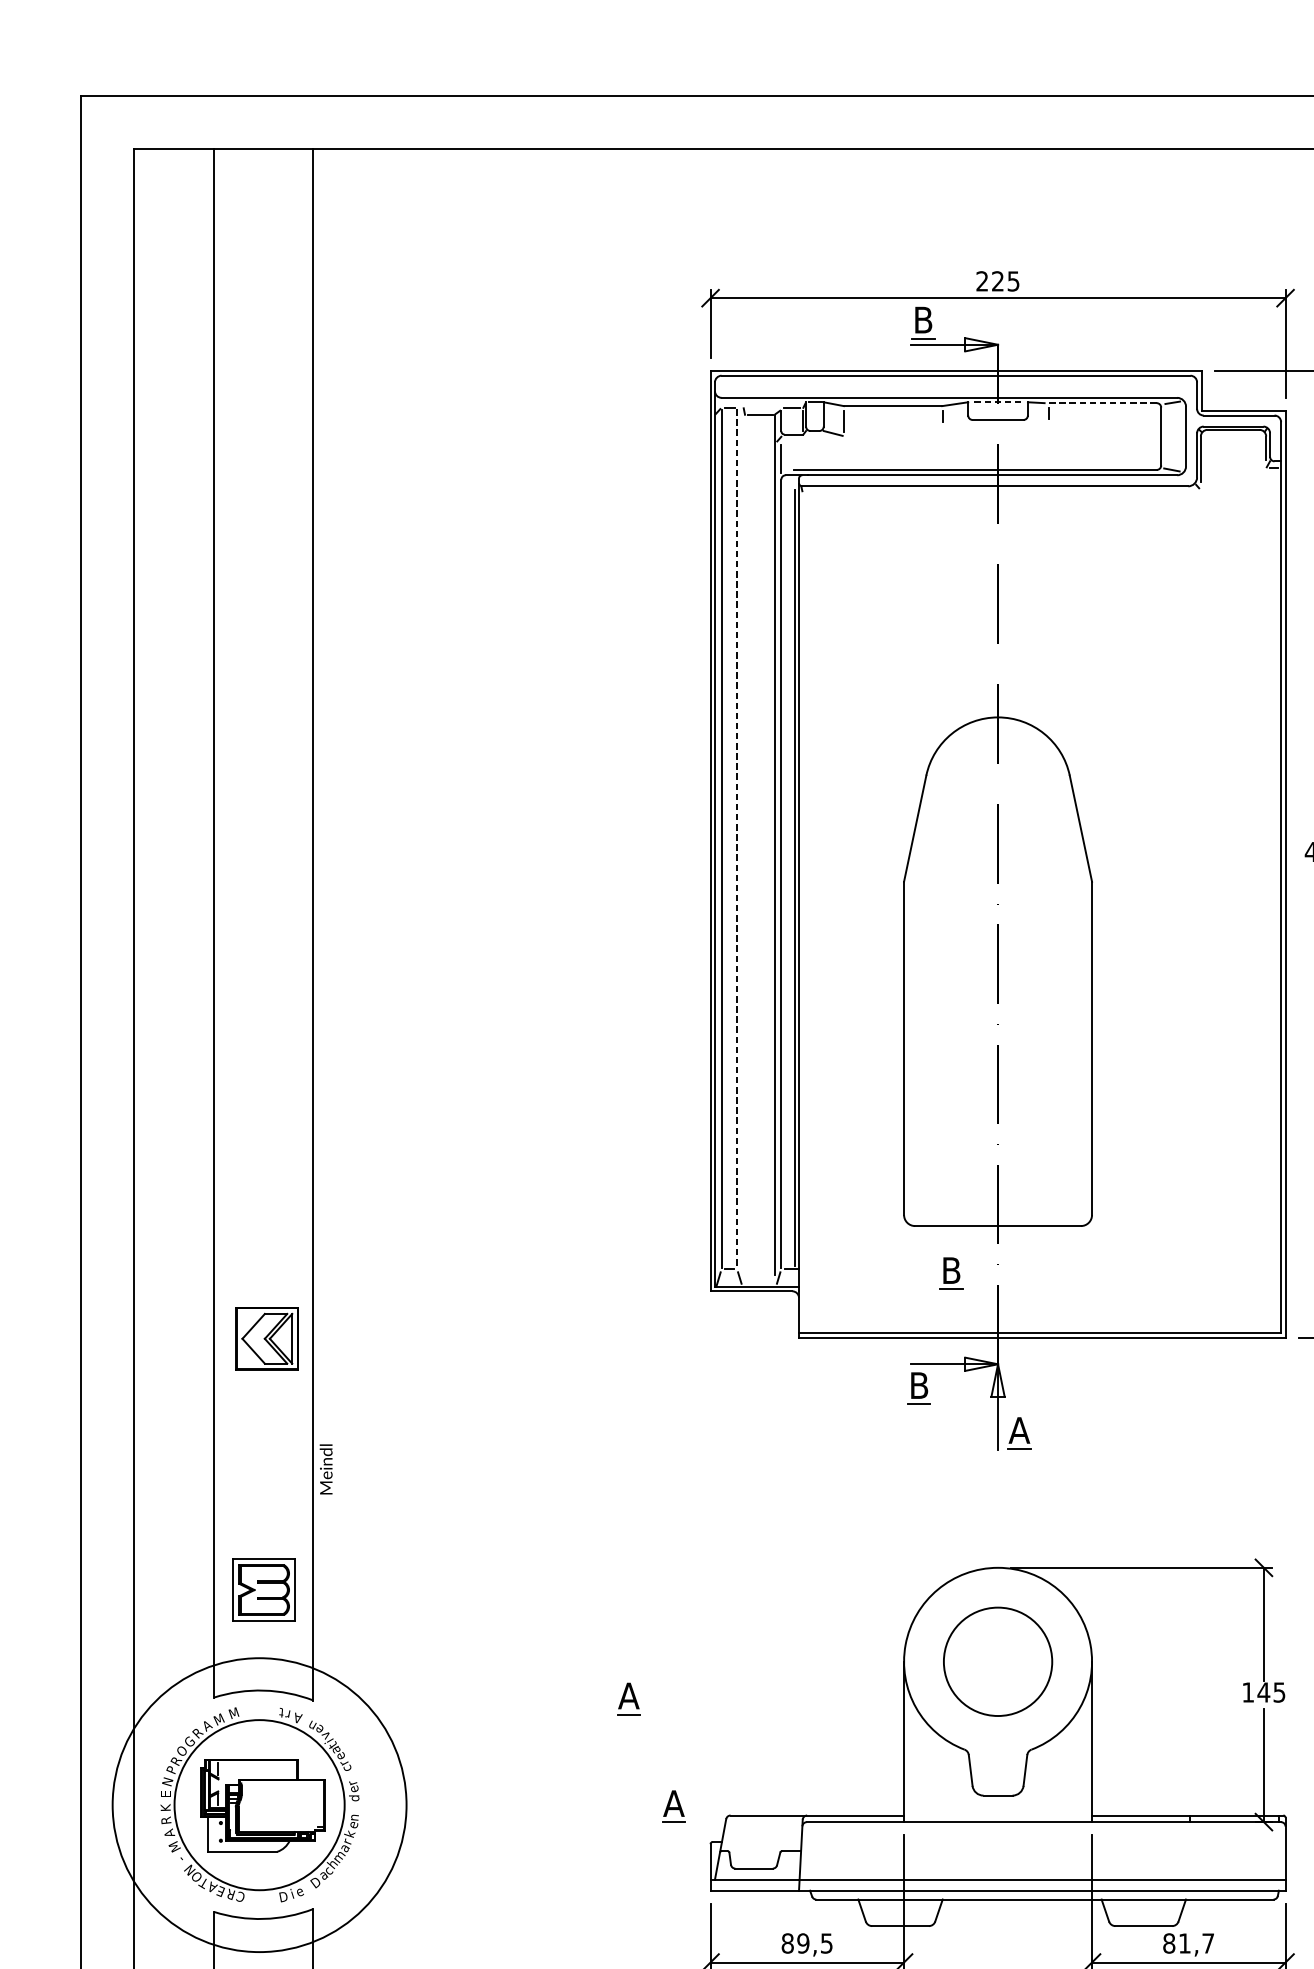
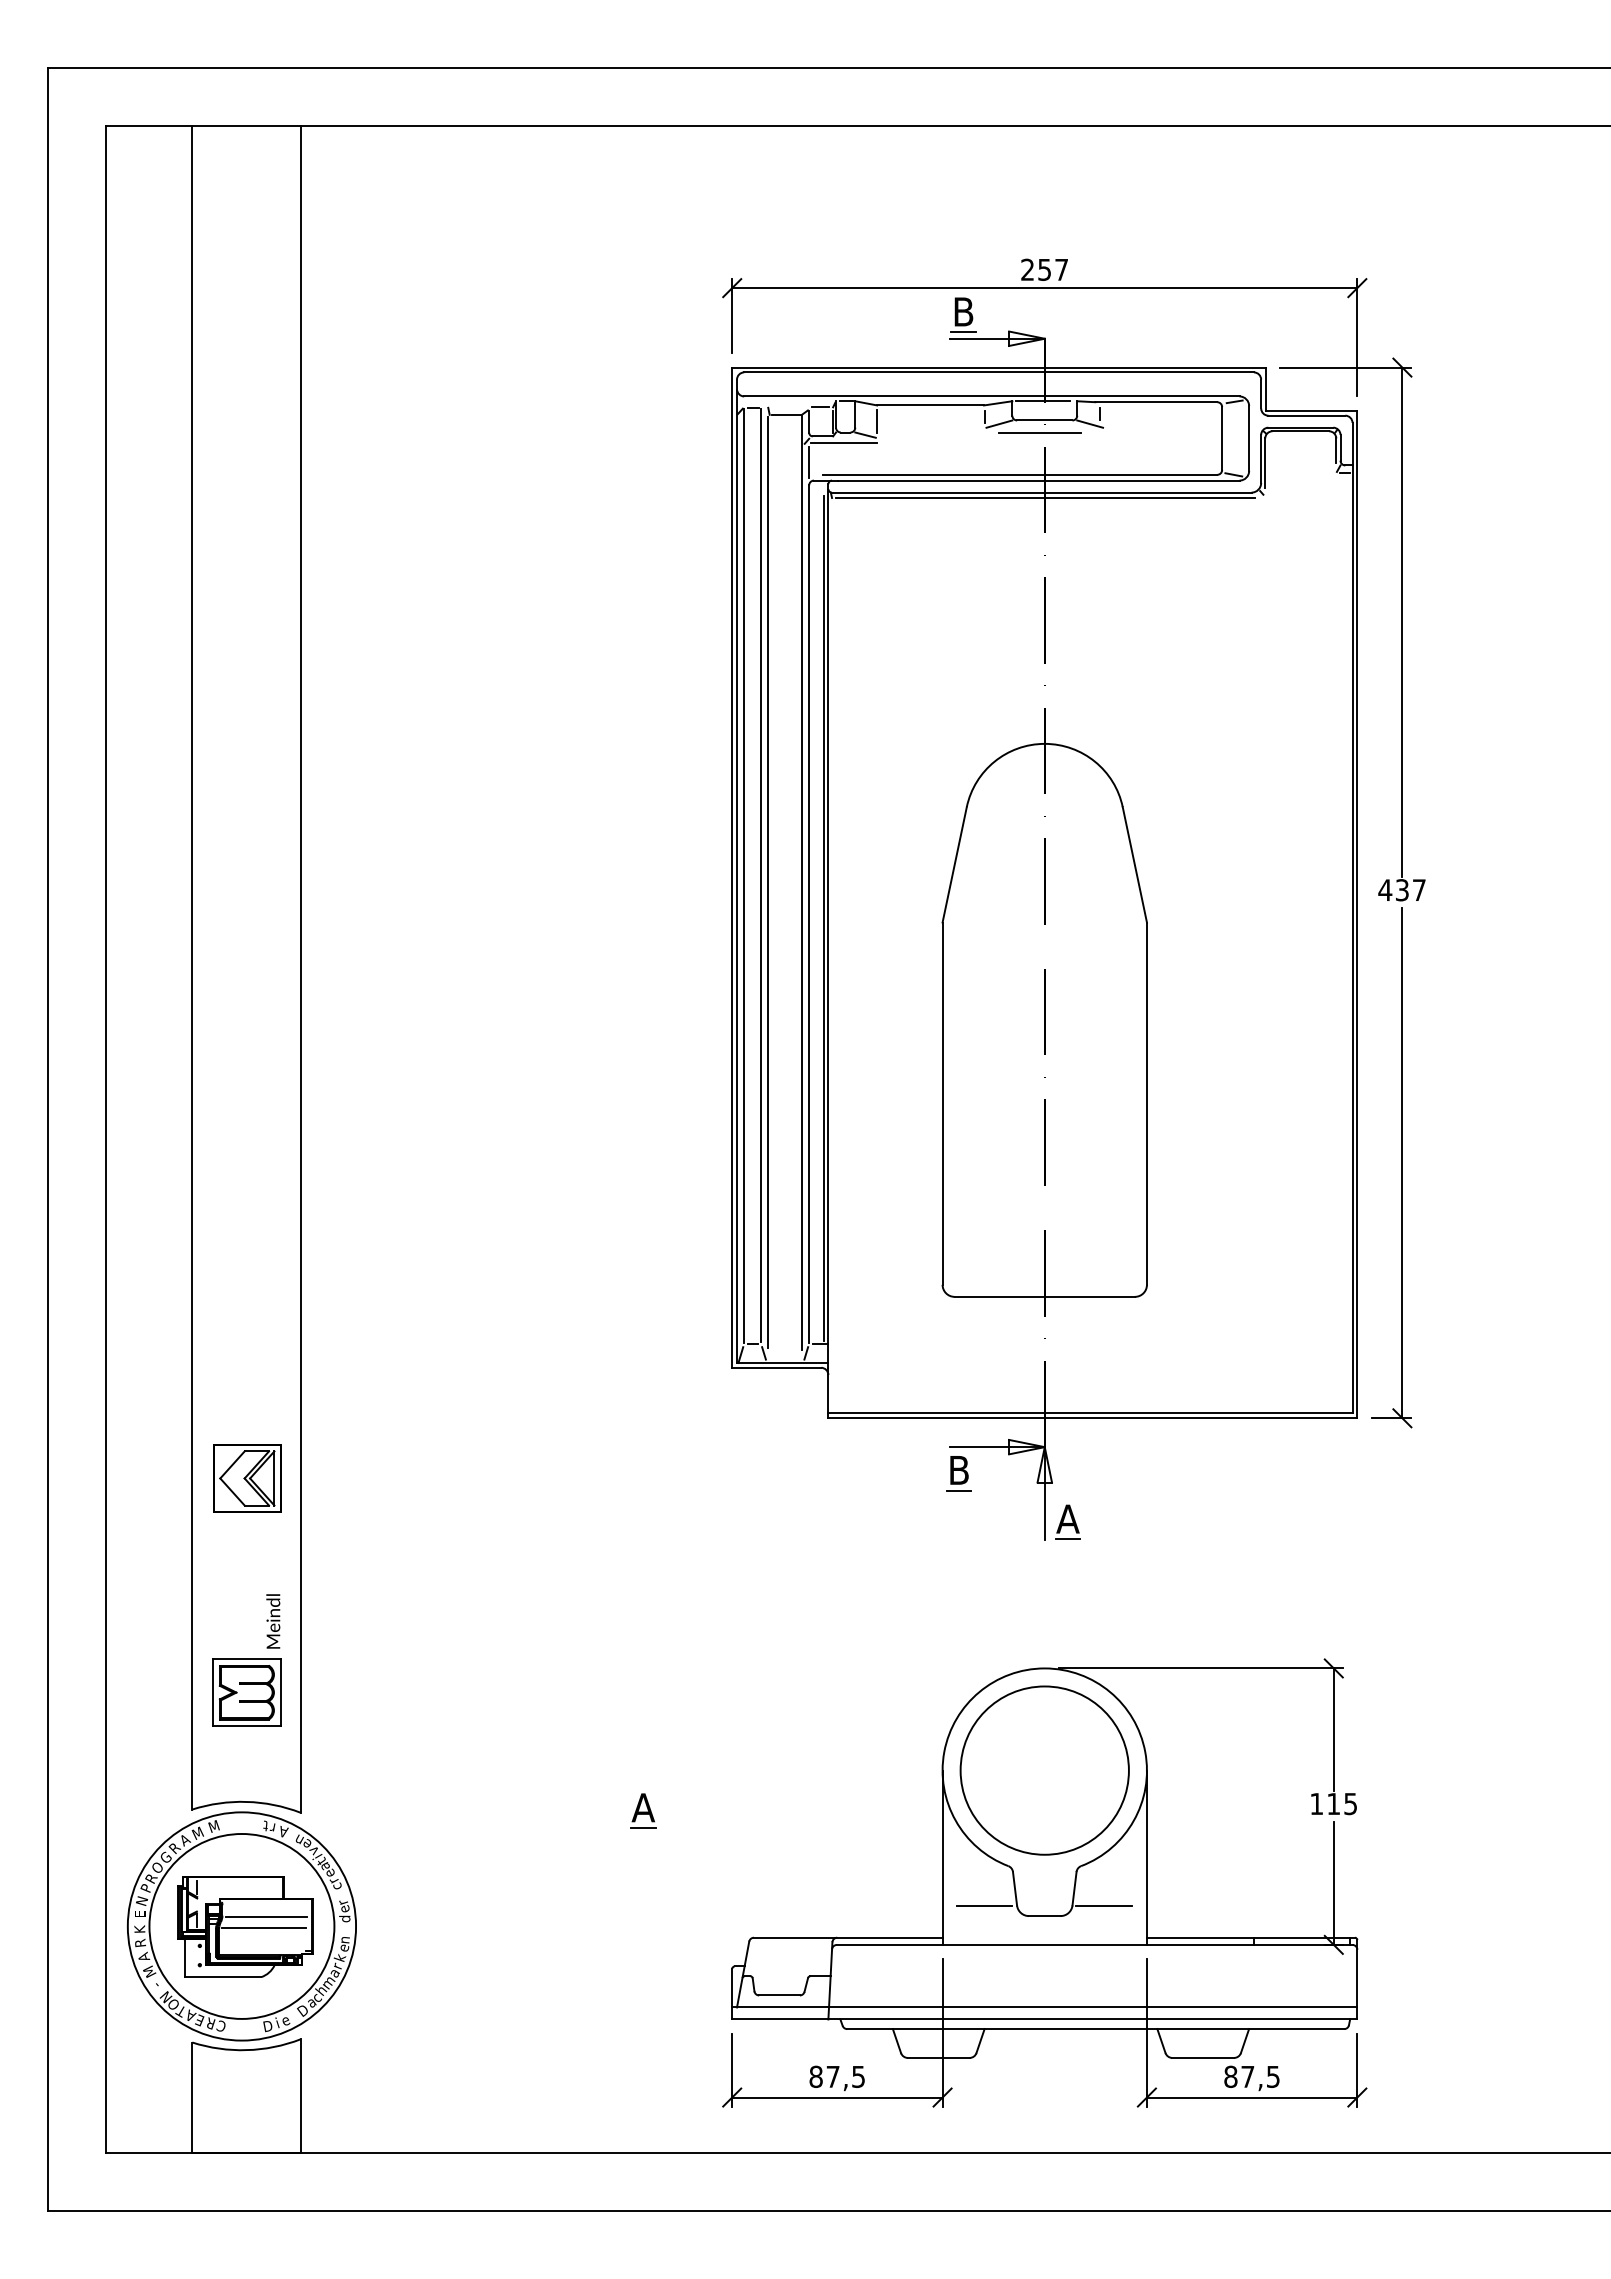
text: (1005, 281) -> (1052, 269), 225 -> 257
line: (996, 402) -> (1043, 401), dashed -> solid
line: (1100, 403) -> (1156, 402), dashed -> solid
line: (956, 422) -> (999, 423), added
line: (1040, 422) -> (1090, 423), added
line: (994, 431) -> (1040, 432), added
line: (812, 441) -> (843, 443), added
line: (998, 490) -> (1045, 497), added
line: (737, 838) -> (761, 875), dashed -> solid
line: (743, 844) -> (768, 882), added
part: (950, 1273) -> (993, 1348), removed
part: (267, 1338) -> (247, 1478), moved
text: (326, 1469) -> (273, 1621), moved
circle: (997, 1661) -> (1044, 1770), size x1.43
text: (1263, 1692) -> (1333, 1803), 145 -> 115
line: (942, 1785) -> (984, 1905), added
line: (1052, 1785) -> (1103, 1905), added
line: (282, 1795) -> (266, 1916), added
circle: (259, 1805) -> (241, 1926), size x0.71
line: (280, 1806) -> (264, 1927), added
part: (674, 1806) -> (692, 1927), removed
text: (802, 1943) -> (832, 2076), 89,5 -> 87,5
text: (1196, 1943) -> (1260, 2076), 81,7 -> 87,5

